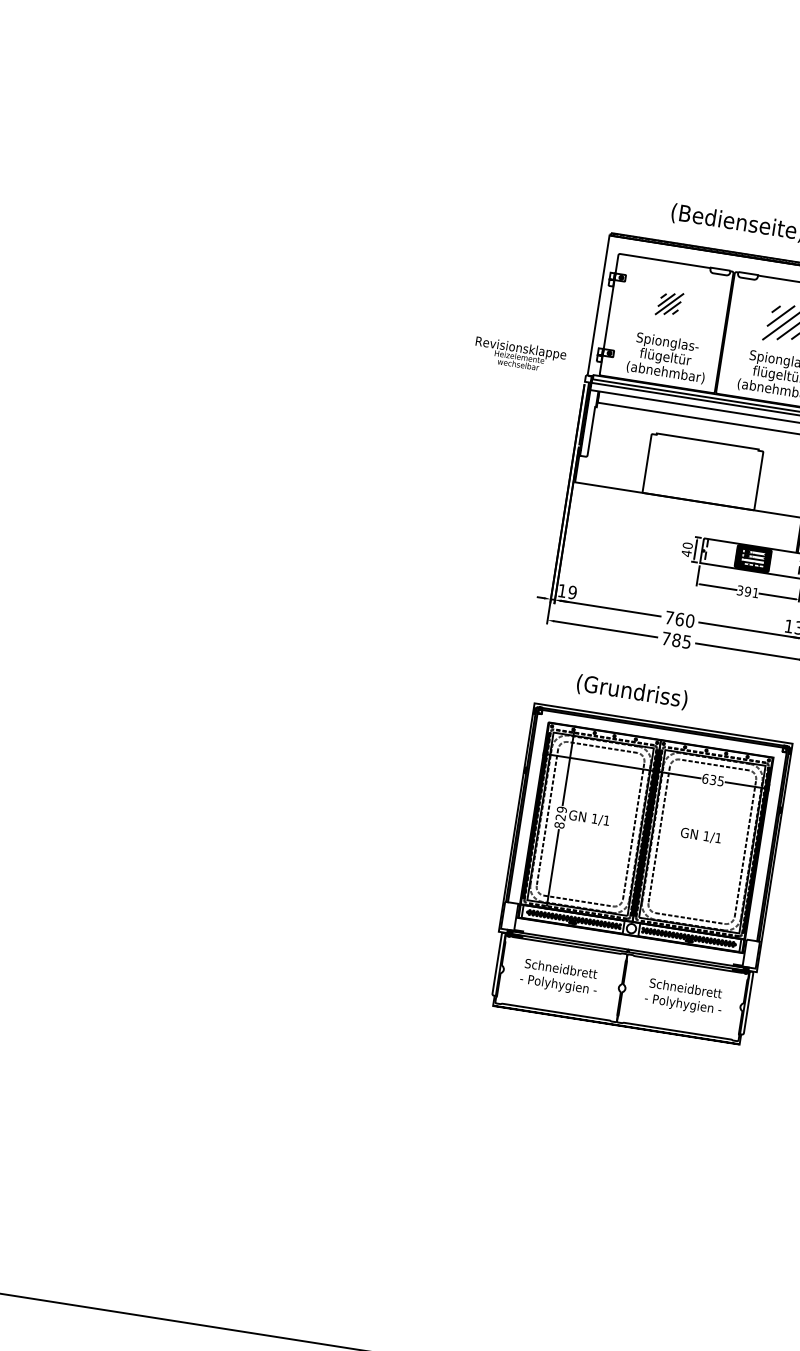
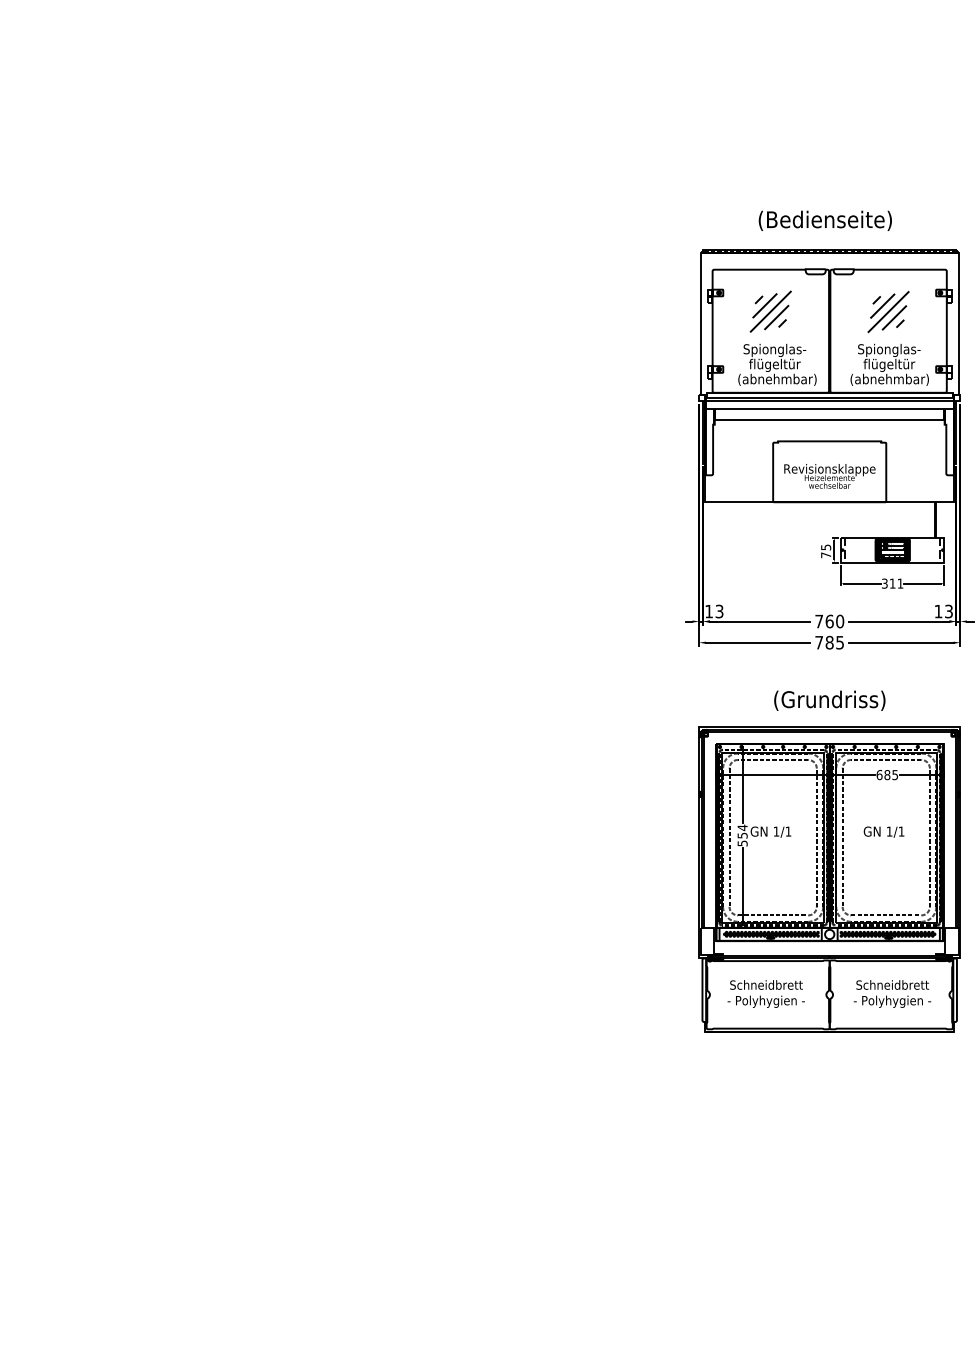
part: (669, 304) -> (770, 311), size x1.67
text: (519, 355) -> (829, 476), moved
text: (687, 549) -> (826, 551), 40 -> 75
text: (747, 591) -> (892, 583), 391 -> 311
text: (572, 592) -> (719, 611), 19 -> 13
text: (631, 691) -> (829, 700), moved
text: (713, 780) -> (887, 775), 635 -> 685
text: (560, 817) -> (742, 835), 829 -> 554

